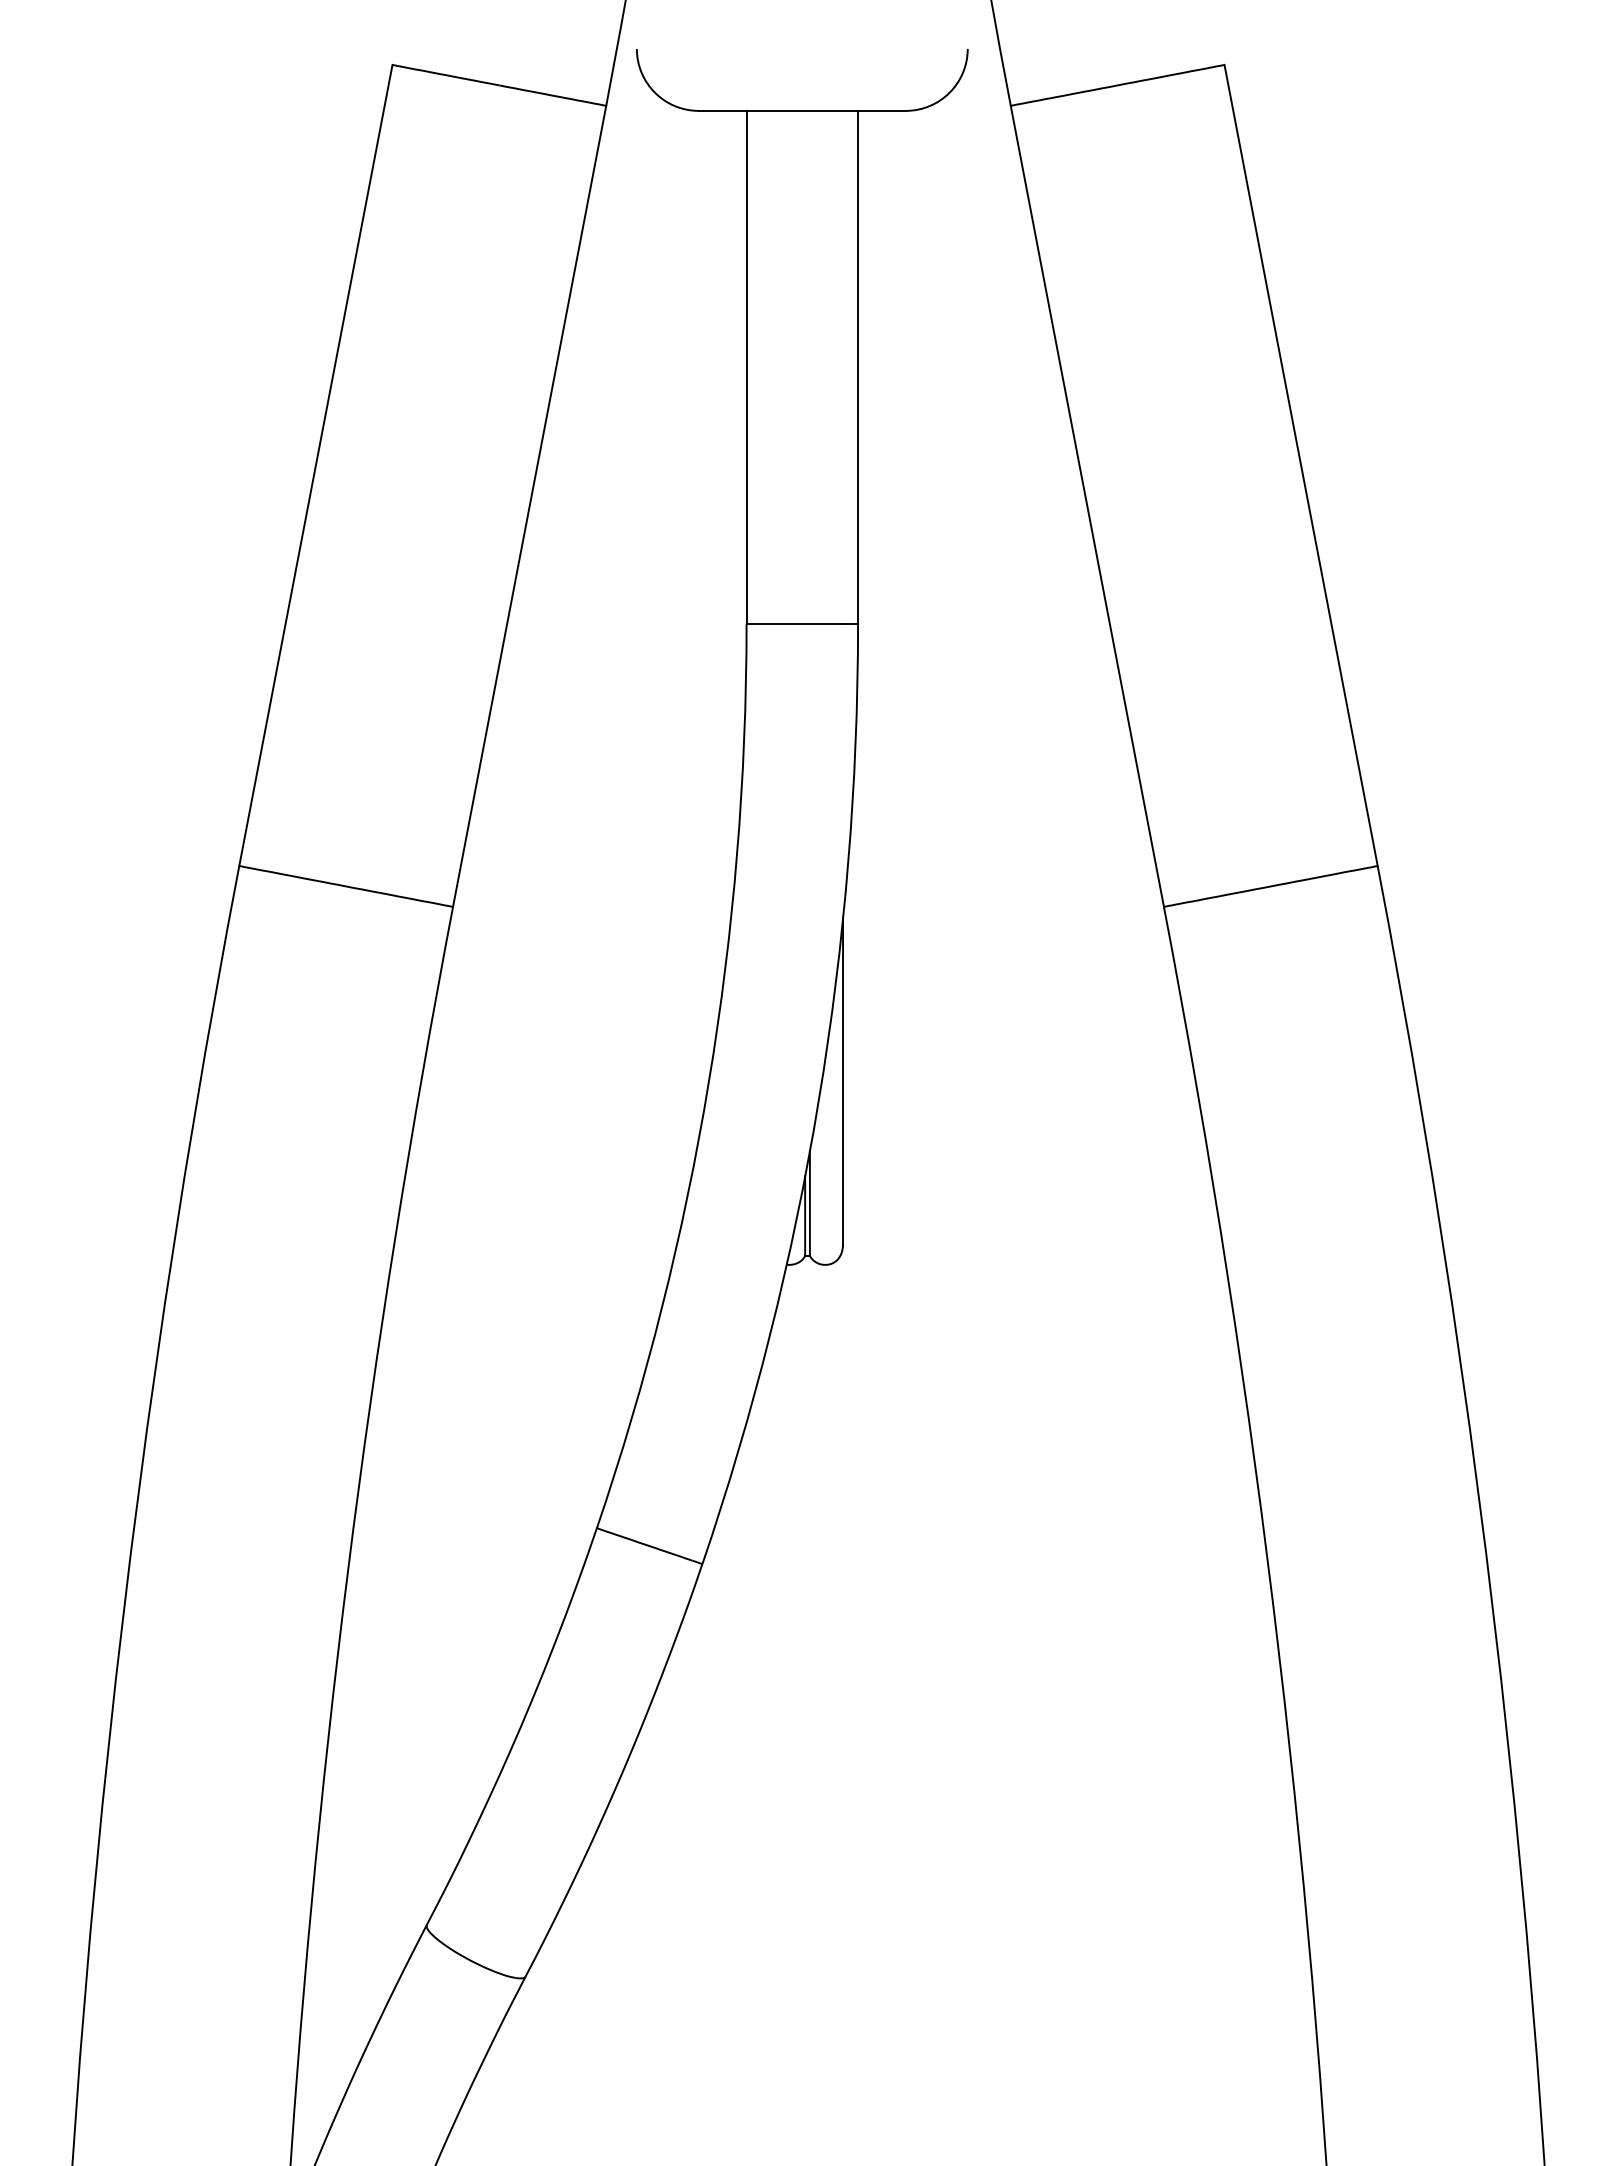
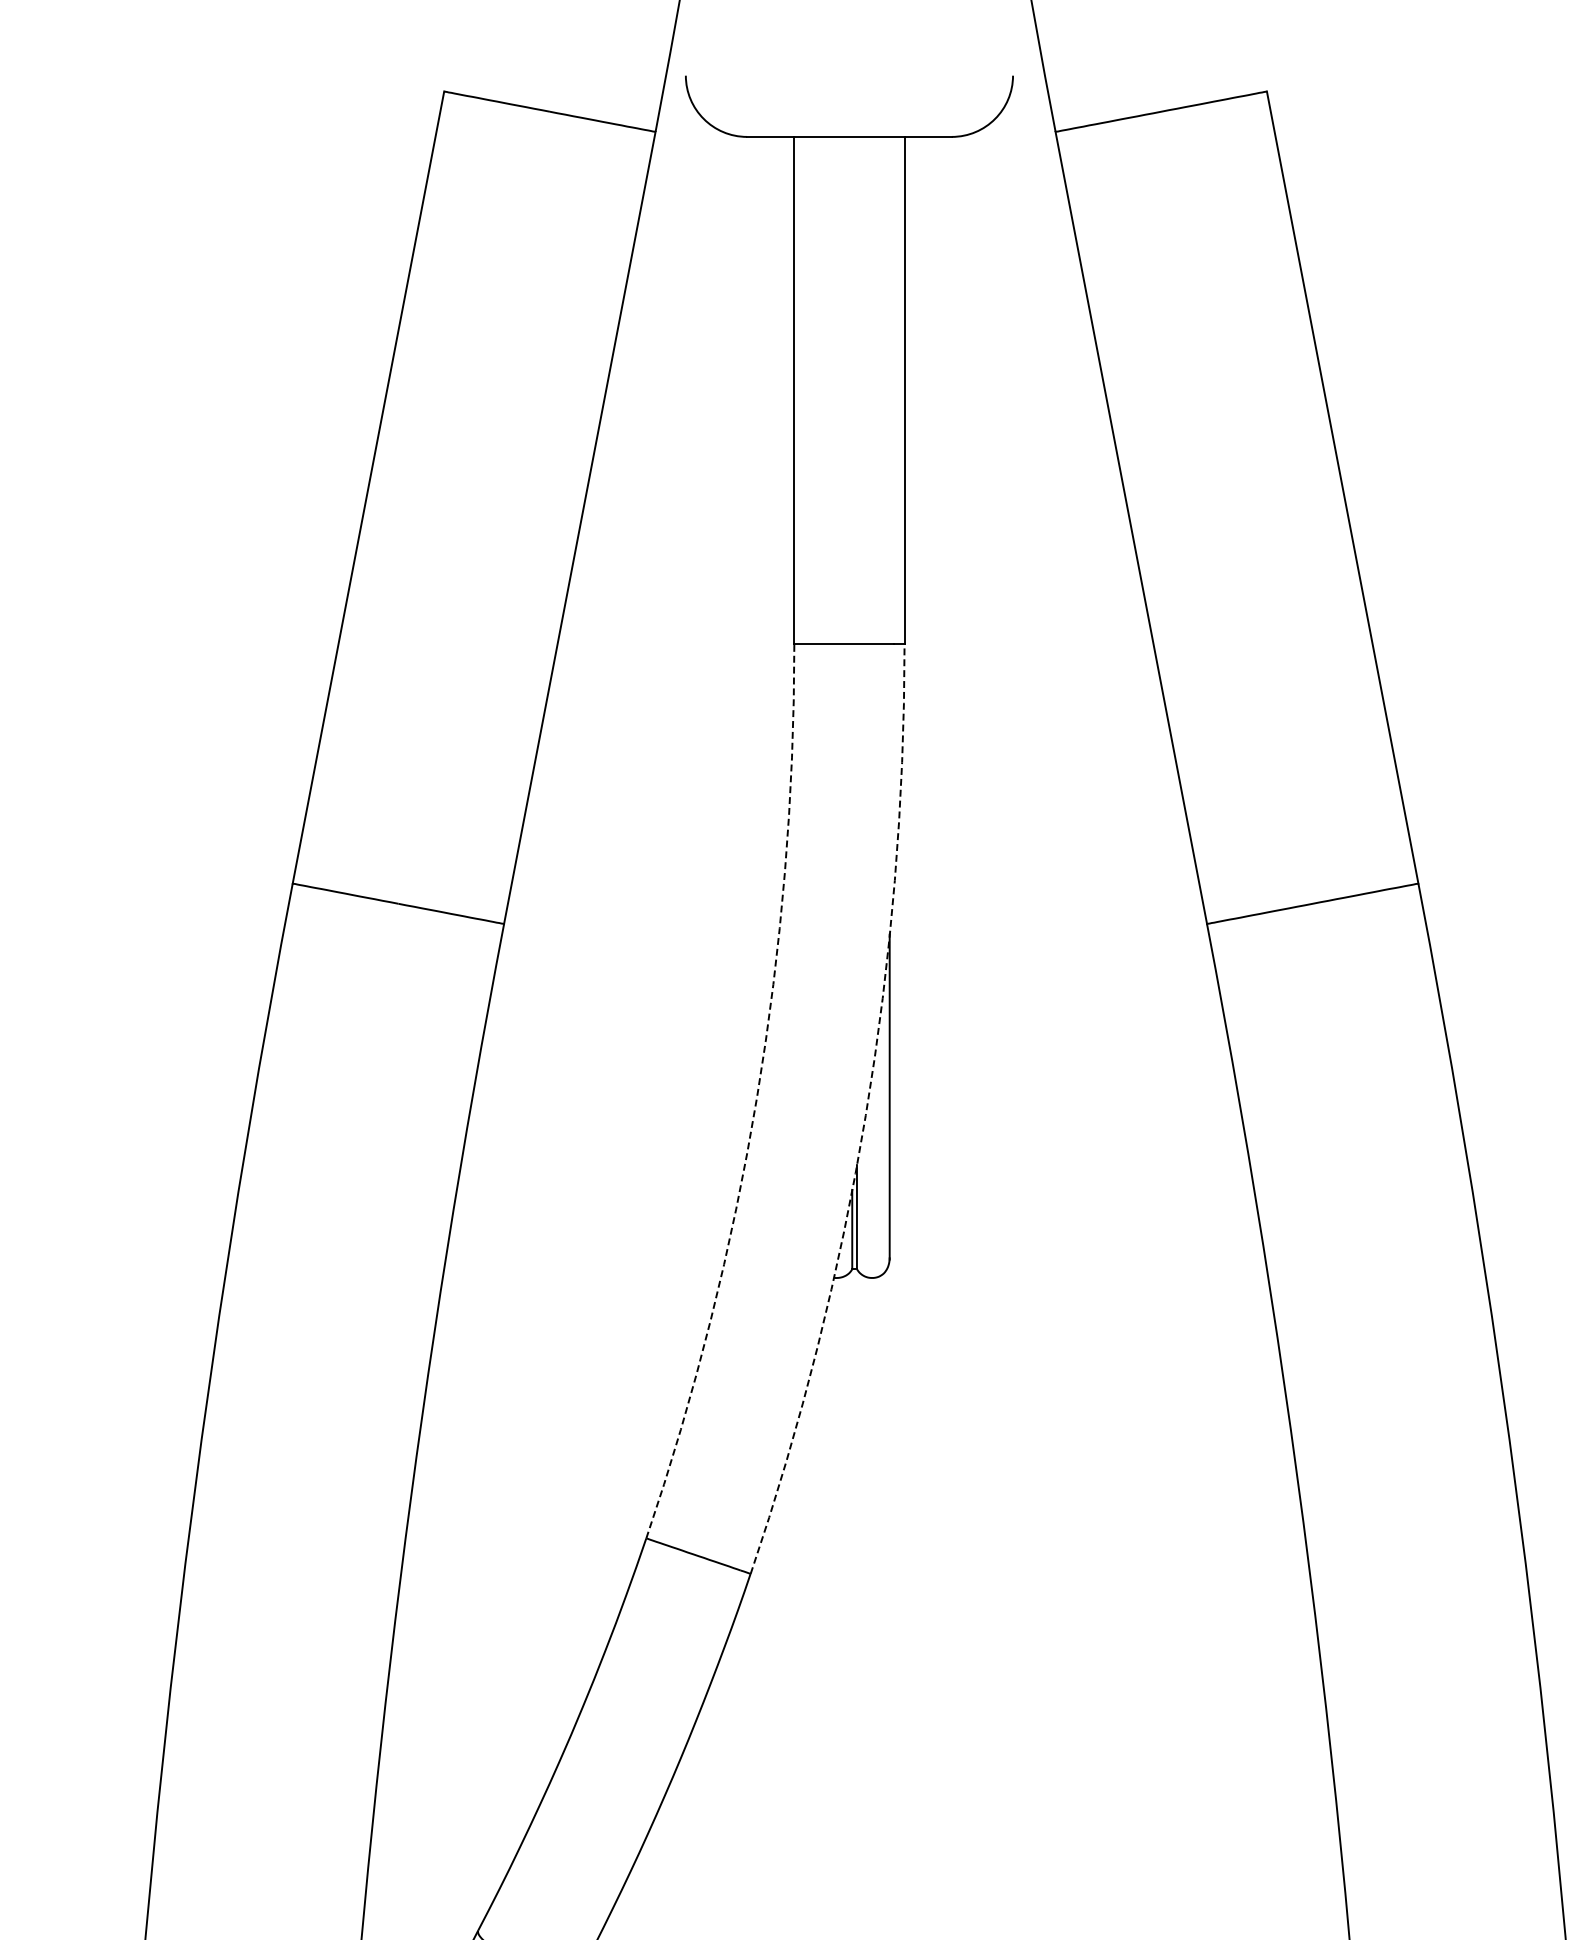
arc: (708, 1082) -> (756, 1097), solid -> dashed
arc: (818, 1100) -> (865, 1115), solid -> dashed

